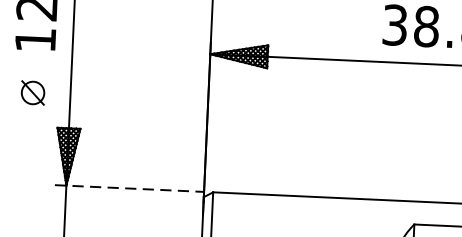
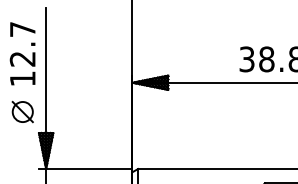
part: (32, 92) -> (22, 111), size x1.43
line: (129, 189) -> (85, 169), dashed -> solid

